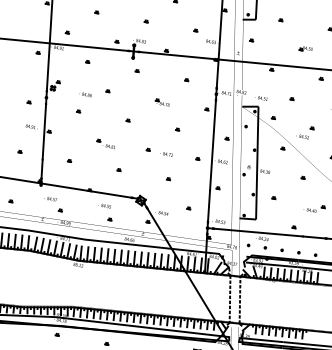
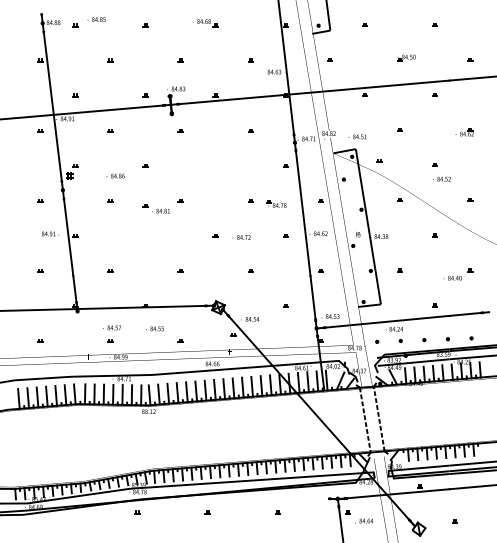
part: (162, 102) -> (275, 203), moved
text: (302, 136) -> (441, 178), moved
part: (105, 143) -> (155, 208), moved
text: (50, 198) -> (111, 327), moved
text: (104, 205) -> (154, 328), moved

